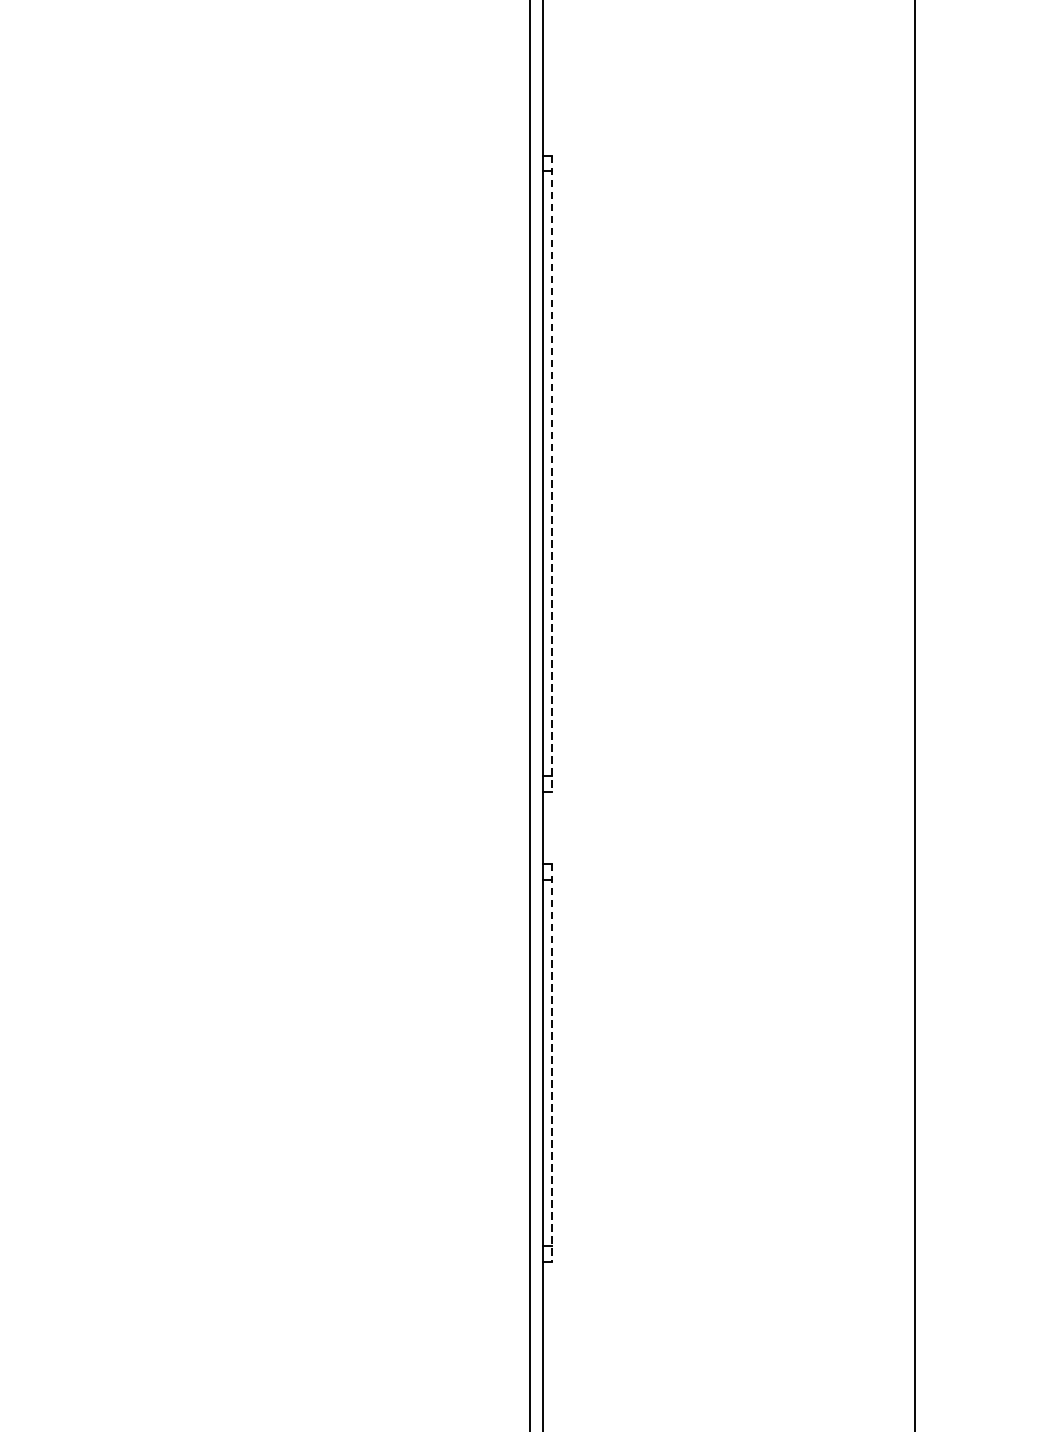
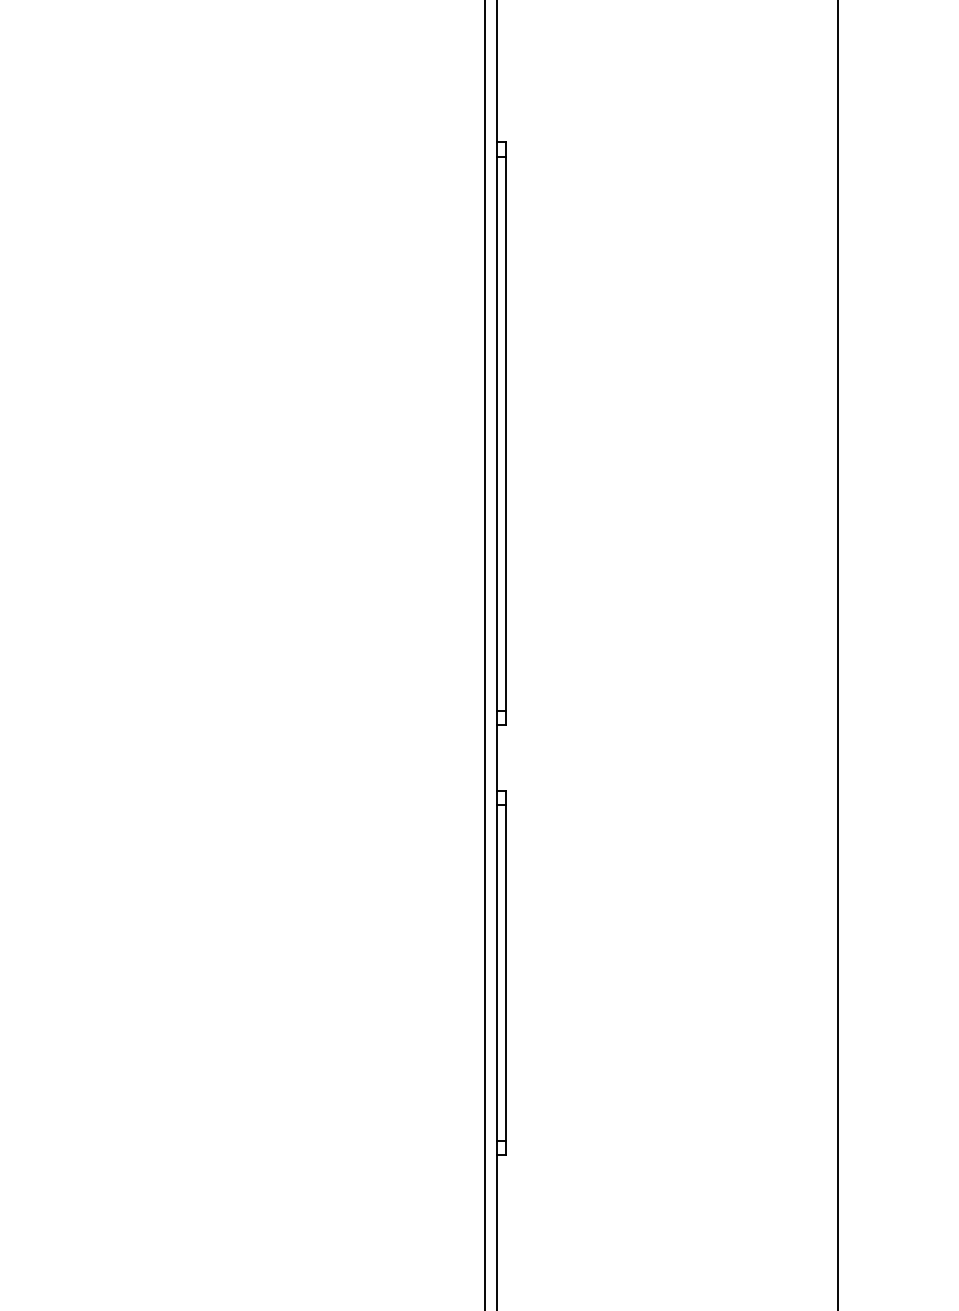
line: (551, 474) -> (505, 434), dashed -> solid
line: (551, 1063) -> (505, 973), dashed -> solid

